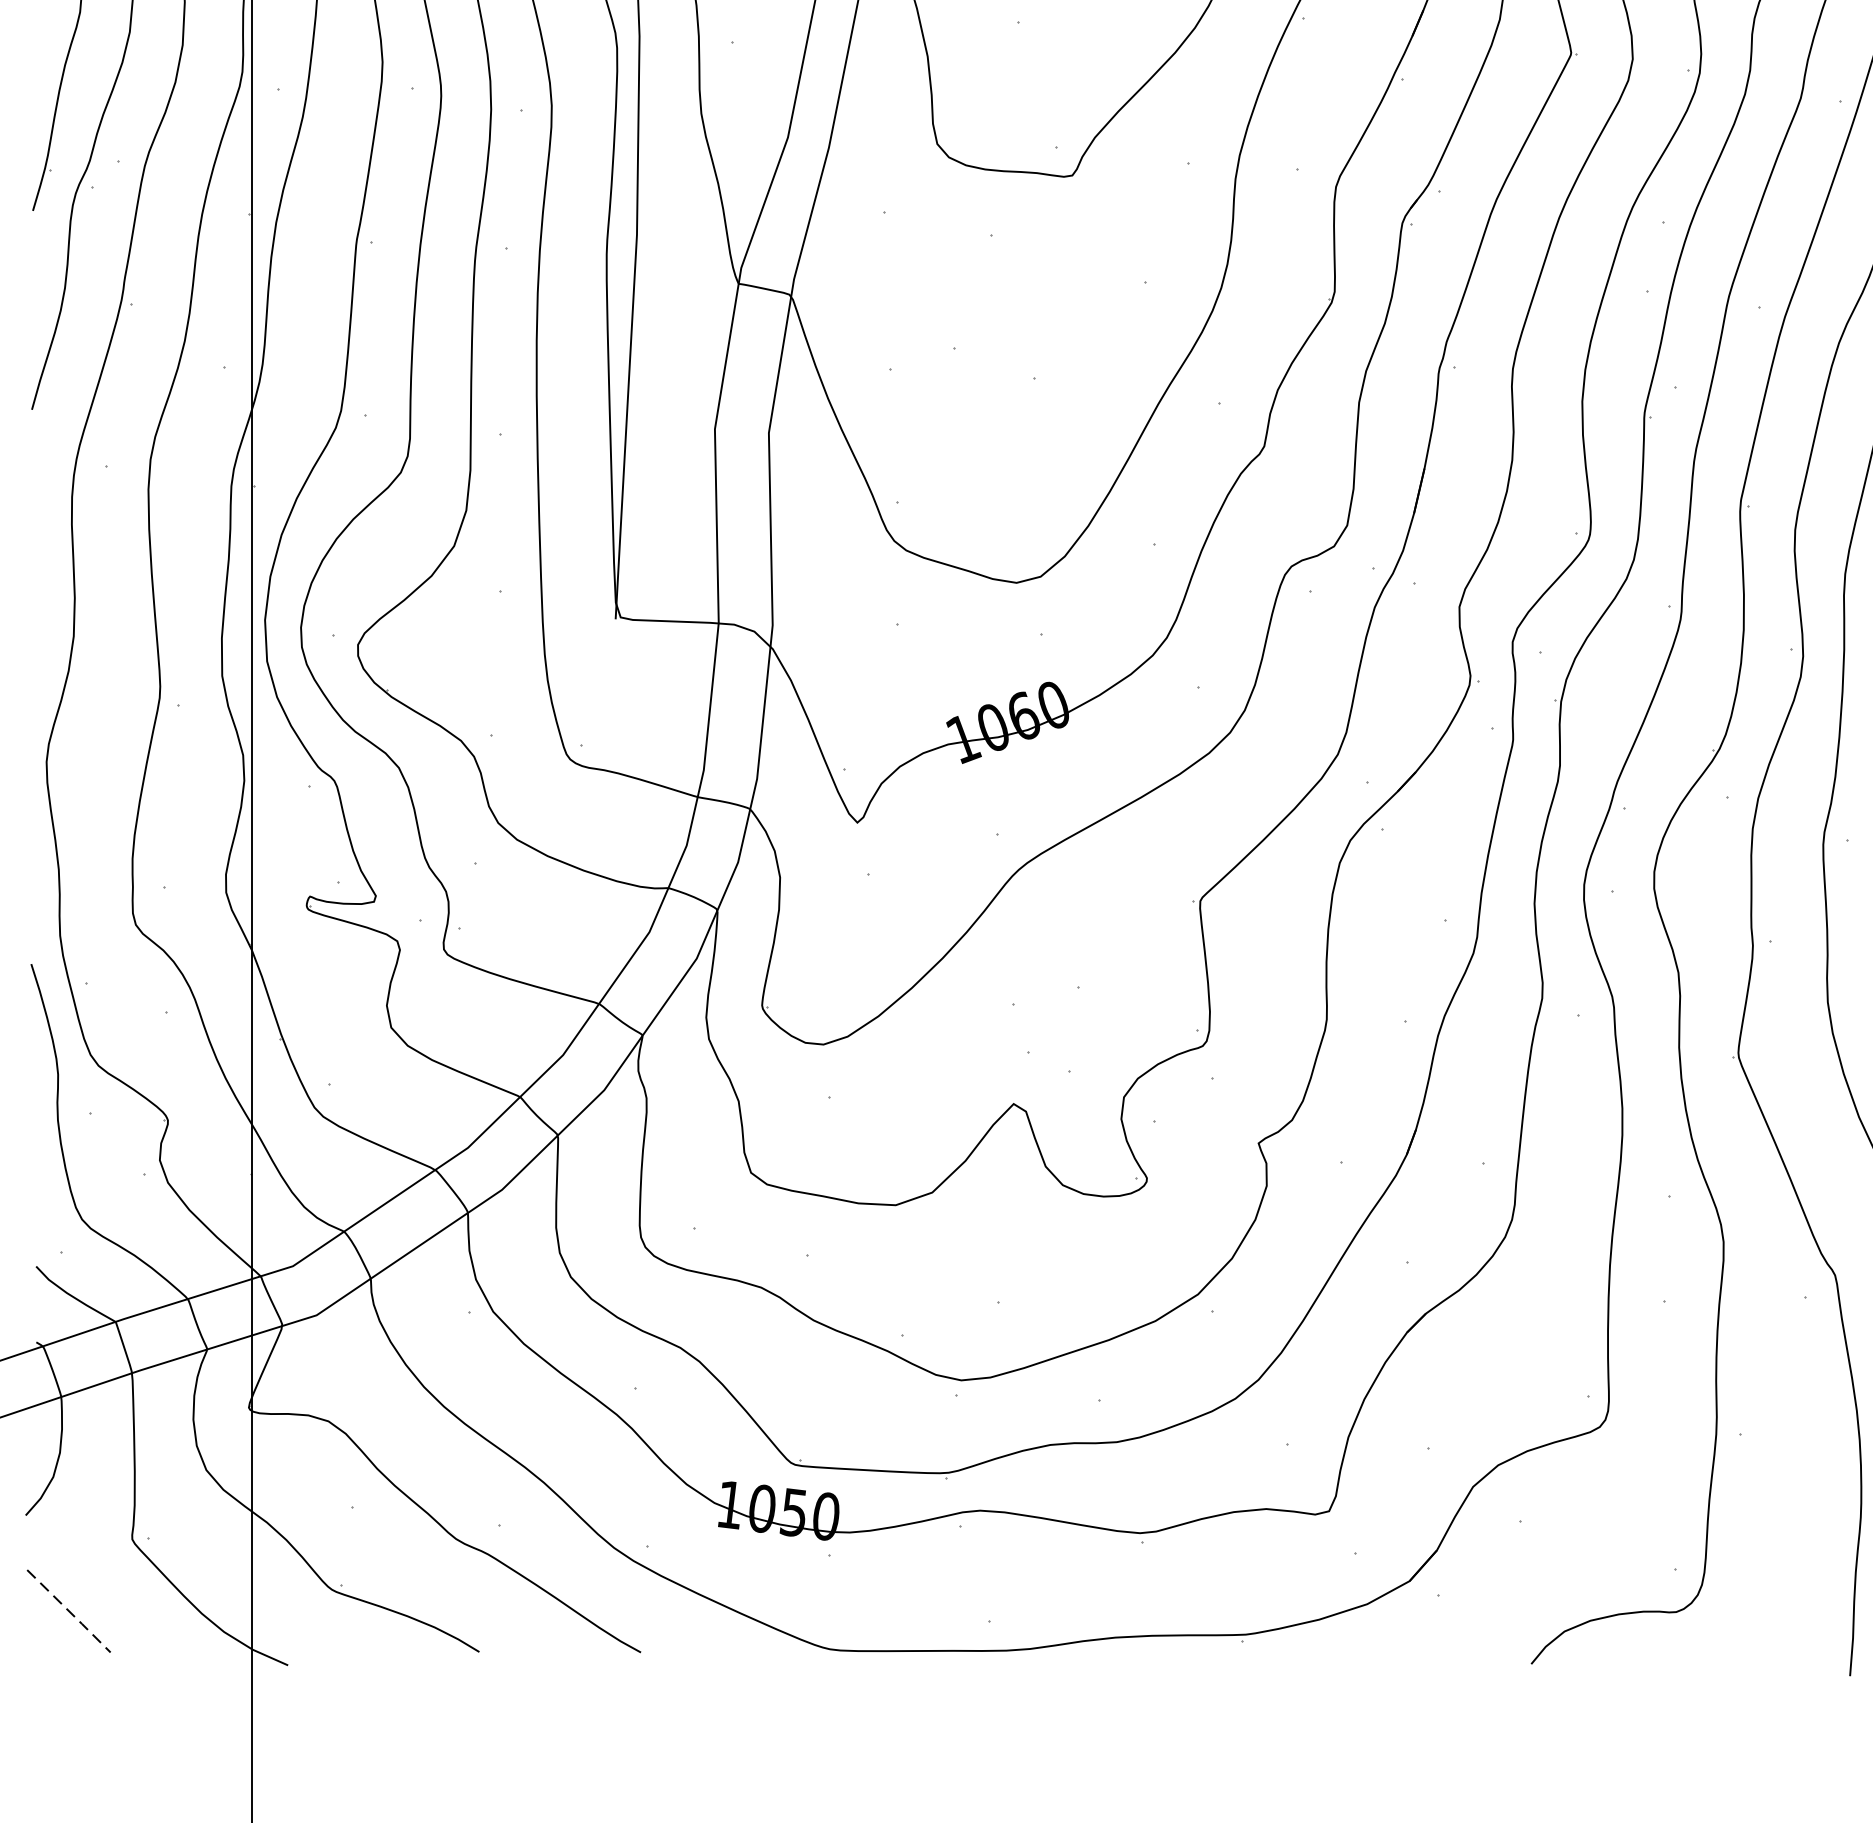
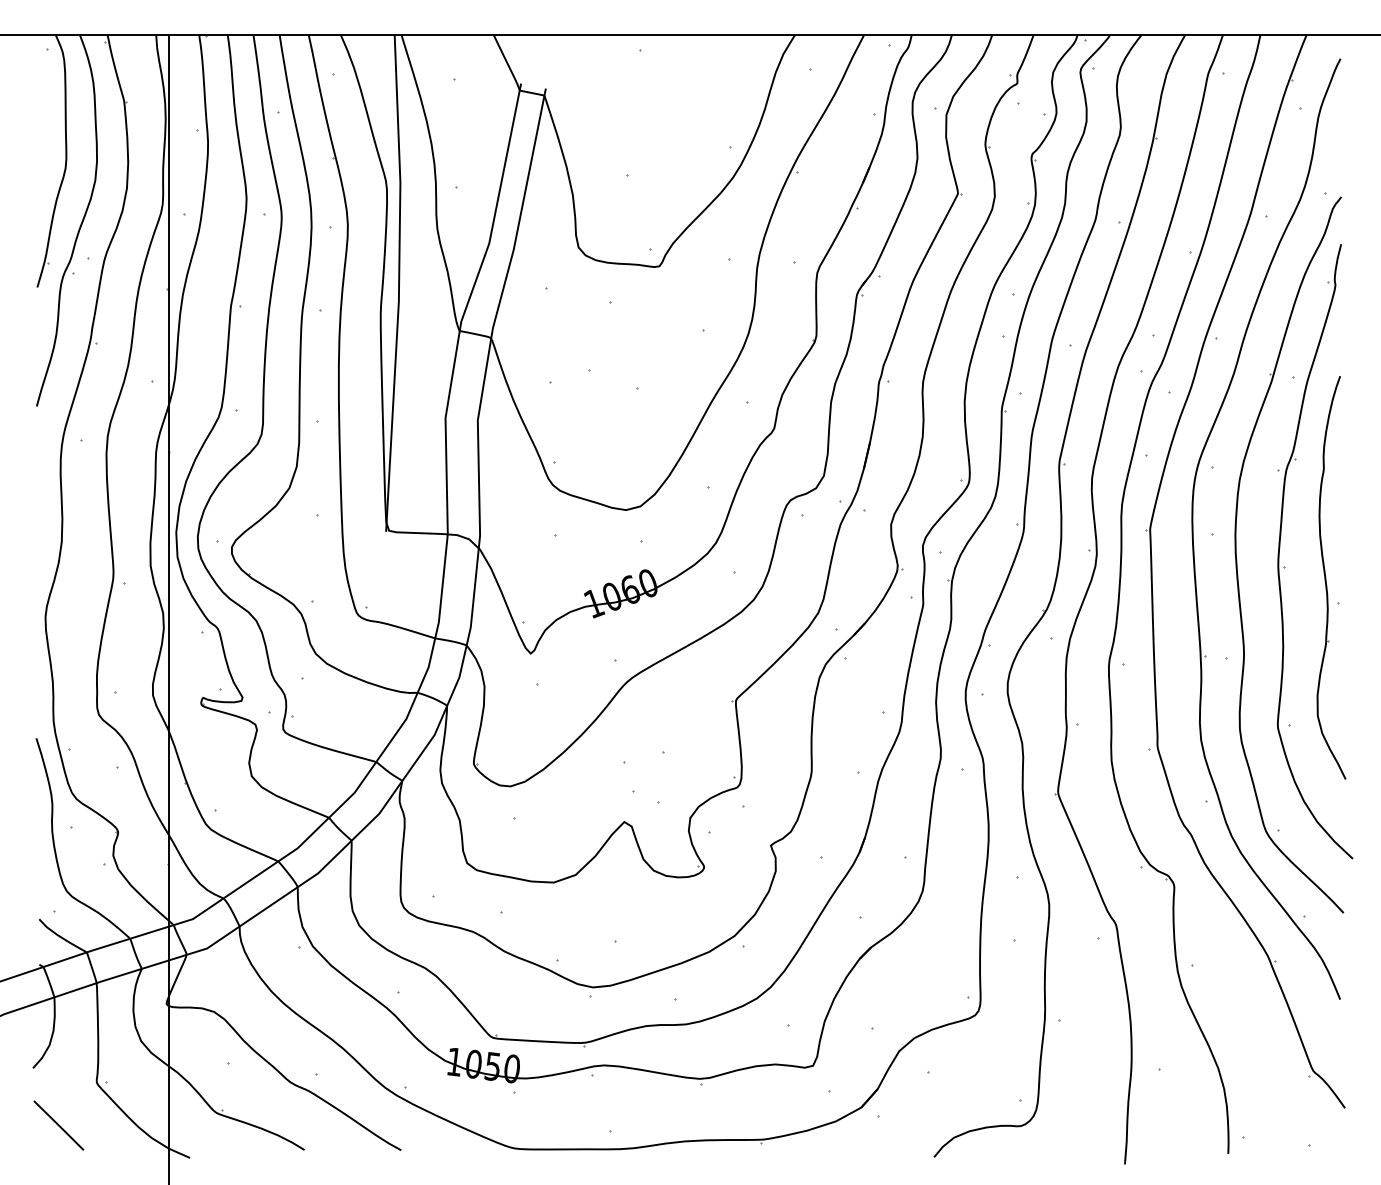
line: (69, 1611) -> (59, 1125), dashed -> solid

